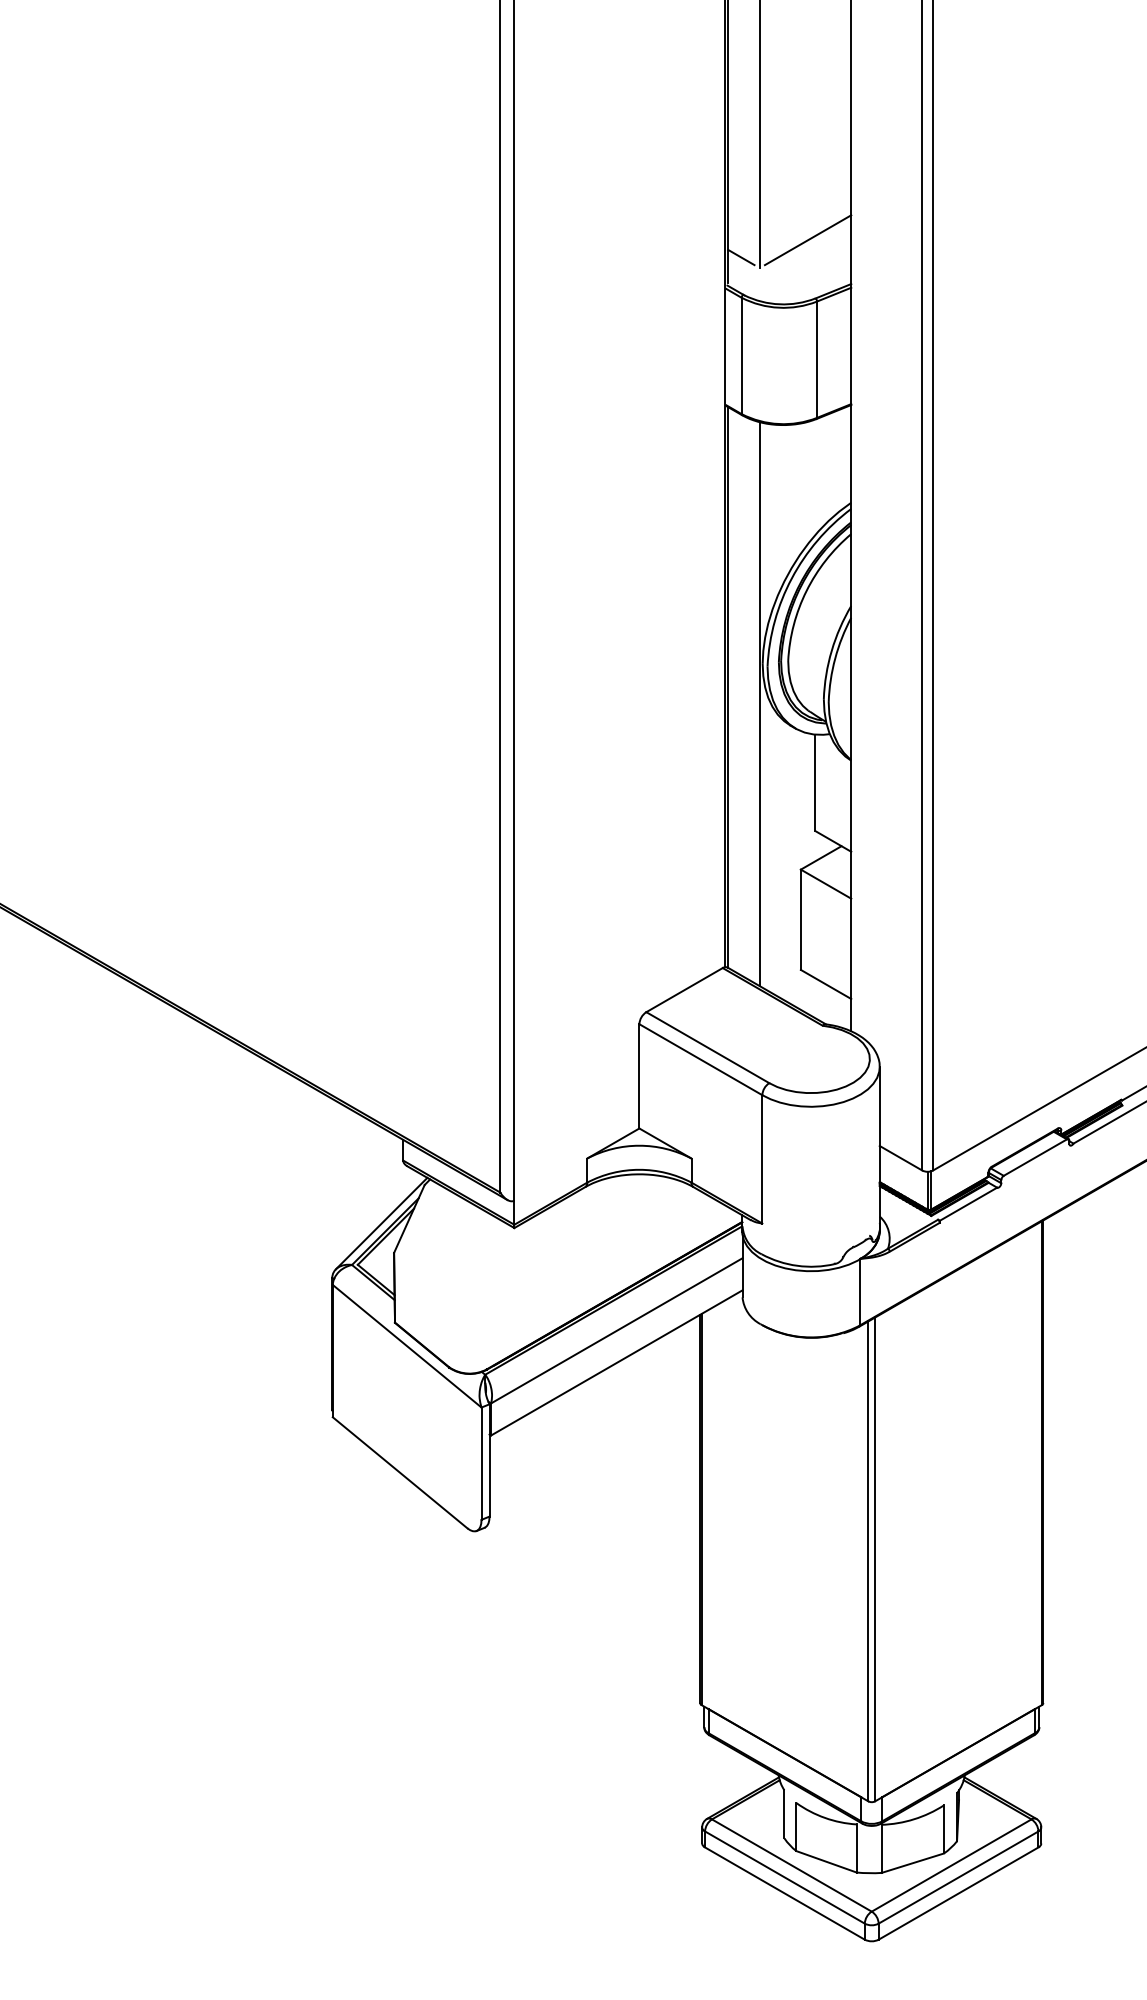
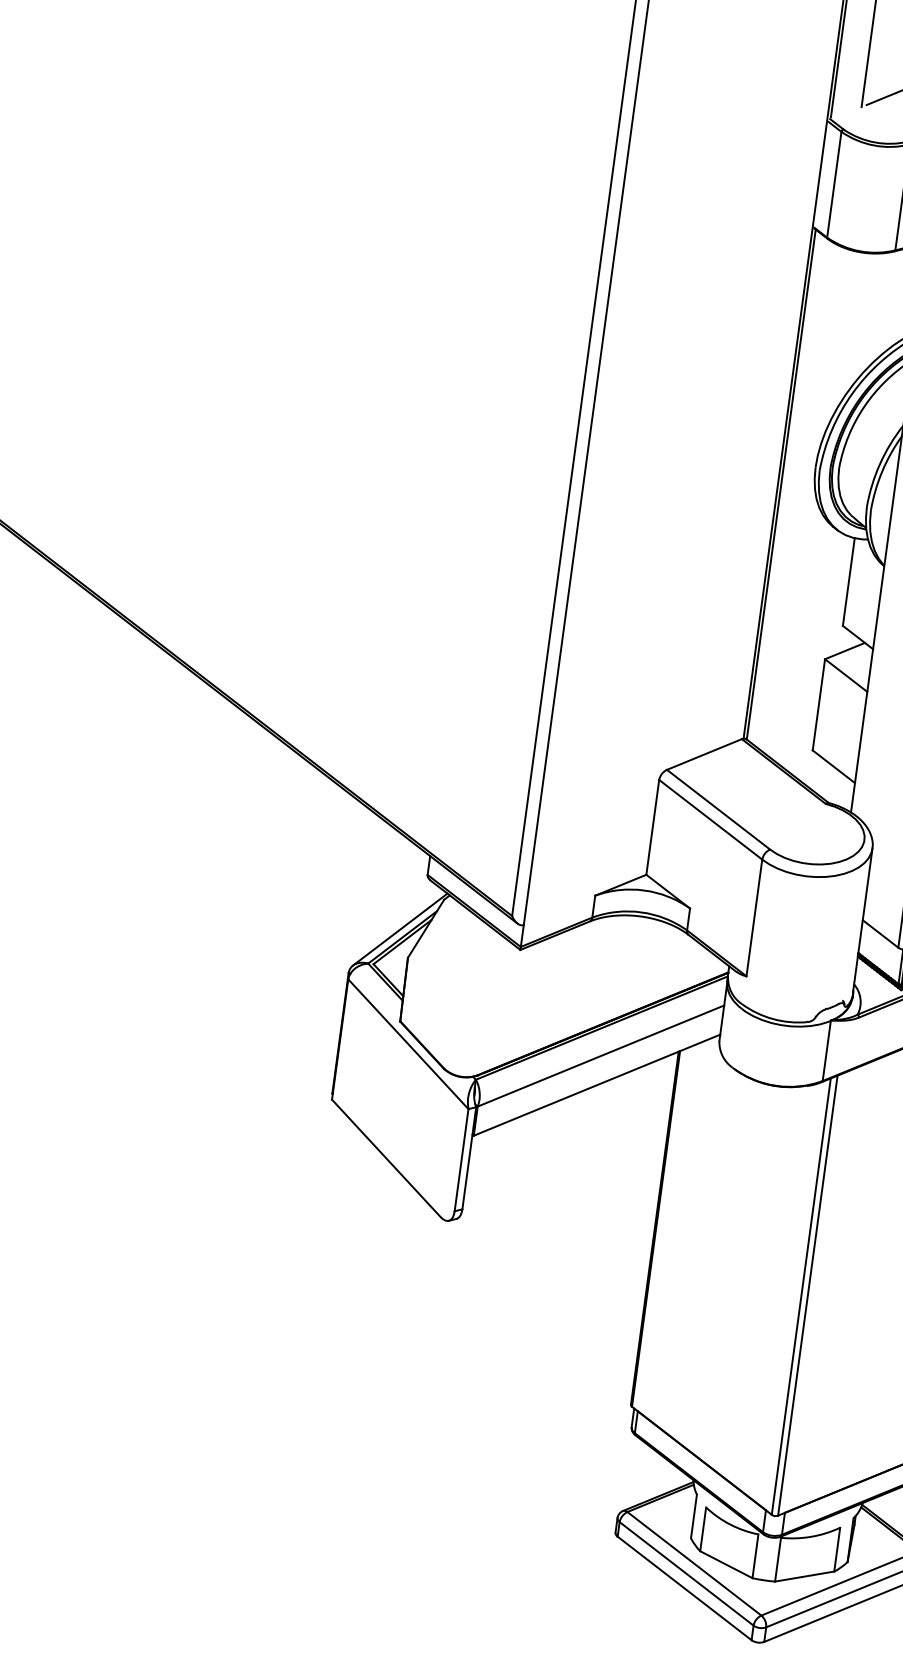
line: (741, 257) -> (846, 95), removed
line: (759, 704) -> (807, 503), removed

